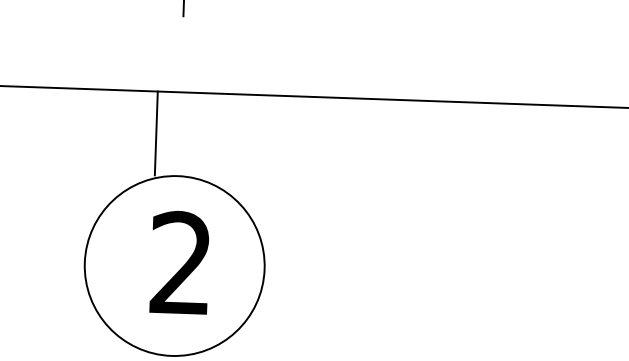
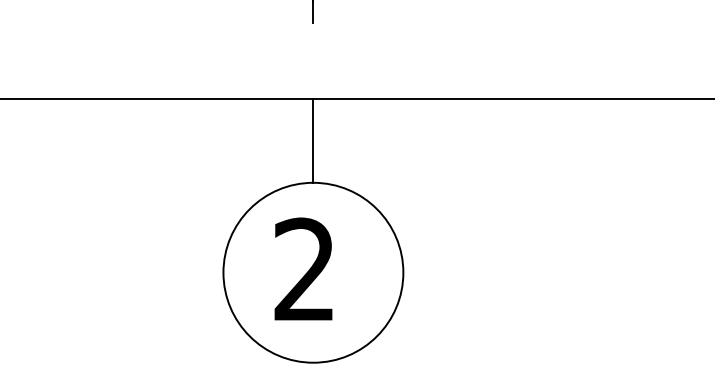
line: (156, 133) -> (313, 140), moved
text: (179, 261) -> (303, 268), moved

